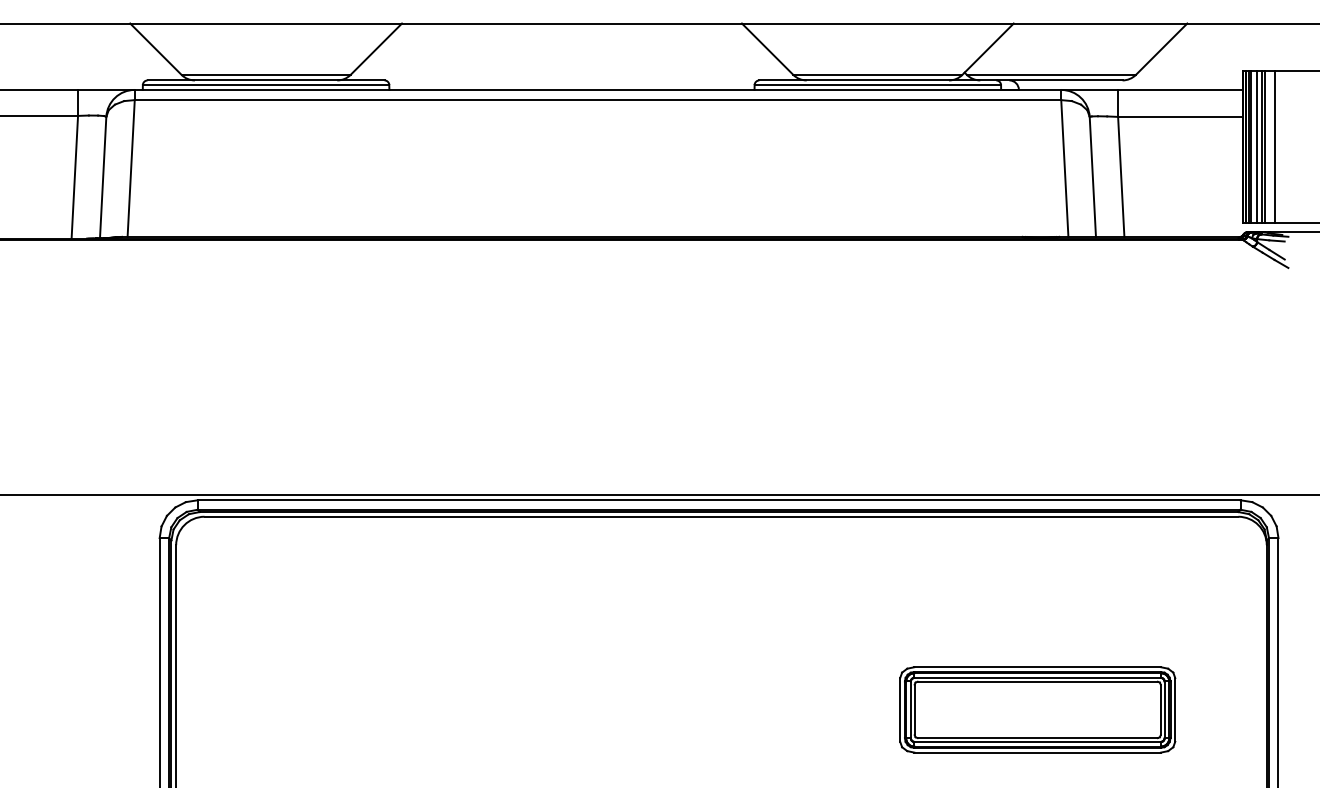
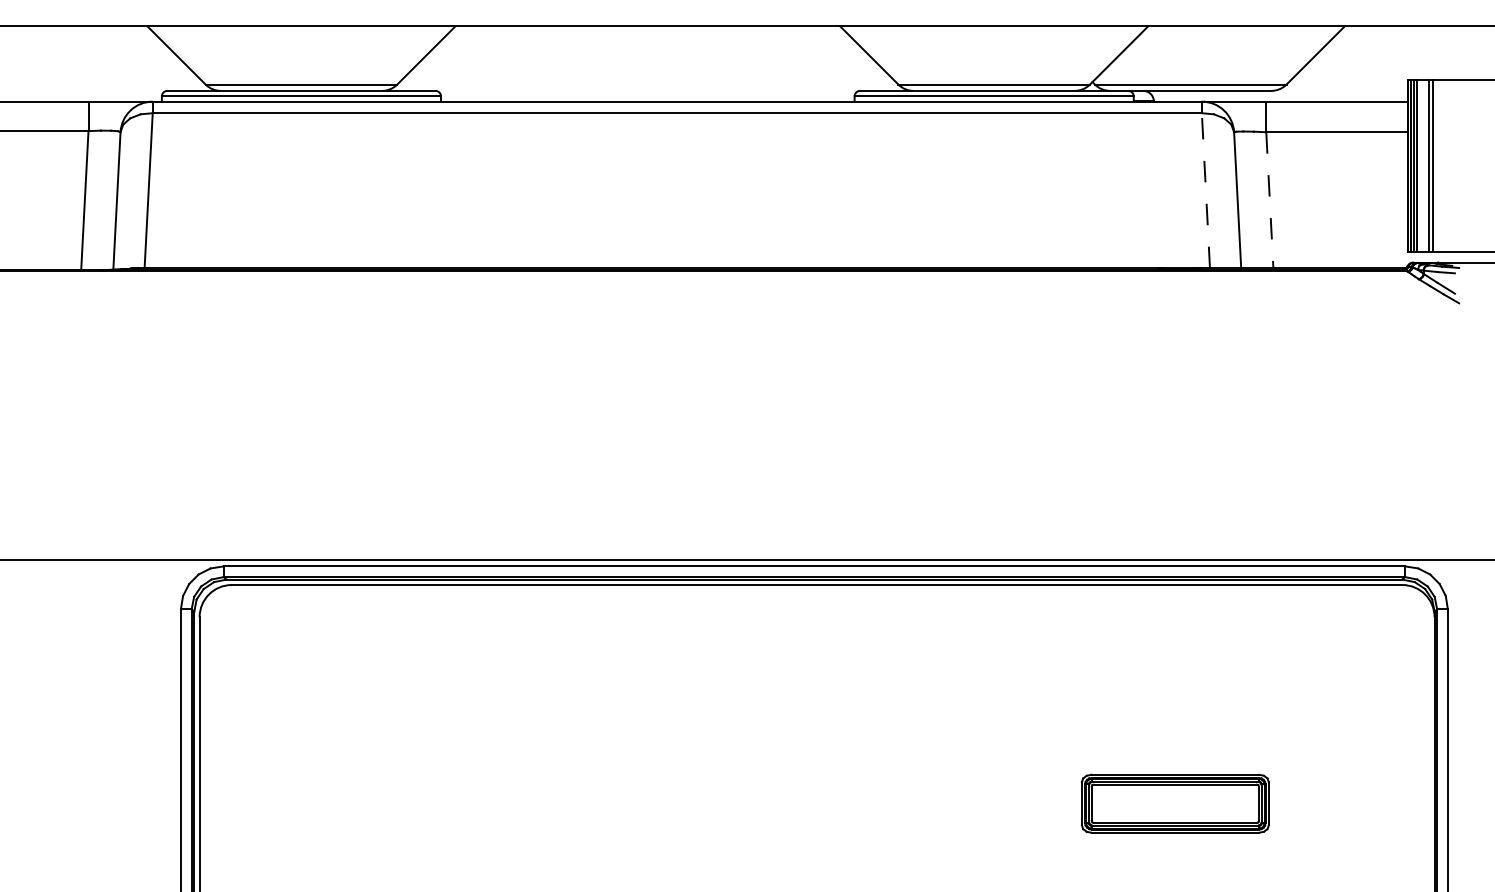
line: (1256, 146) -> (1422, 165), removed
line: (1275, 146) -> (1444, 165), removed
line: (1064, 168) -> (1205, 190), solid -> dashed
line: (1121, 177) -> (1270, 200), solid -> dashed
part: (1037, 709) -> (1174, 803), size x0.6

